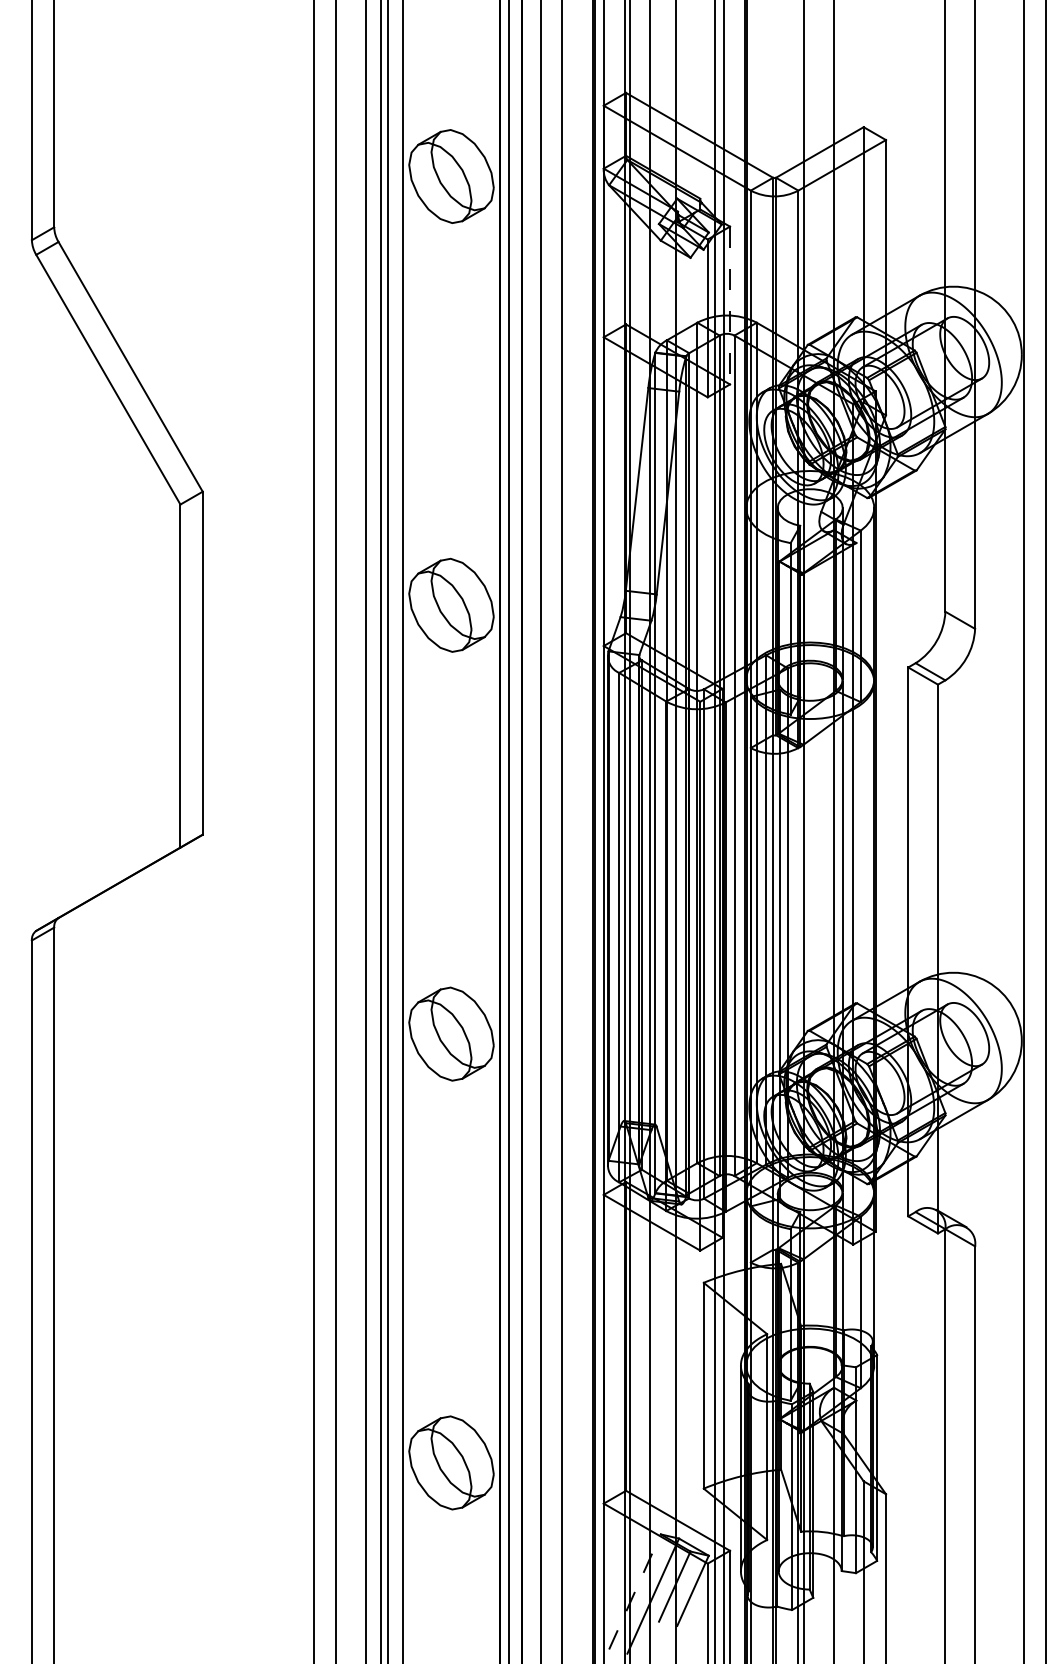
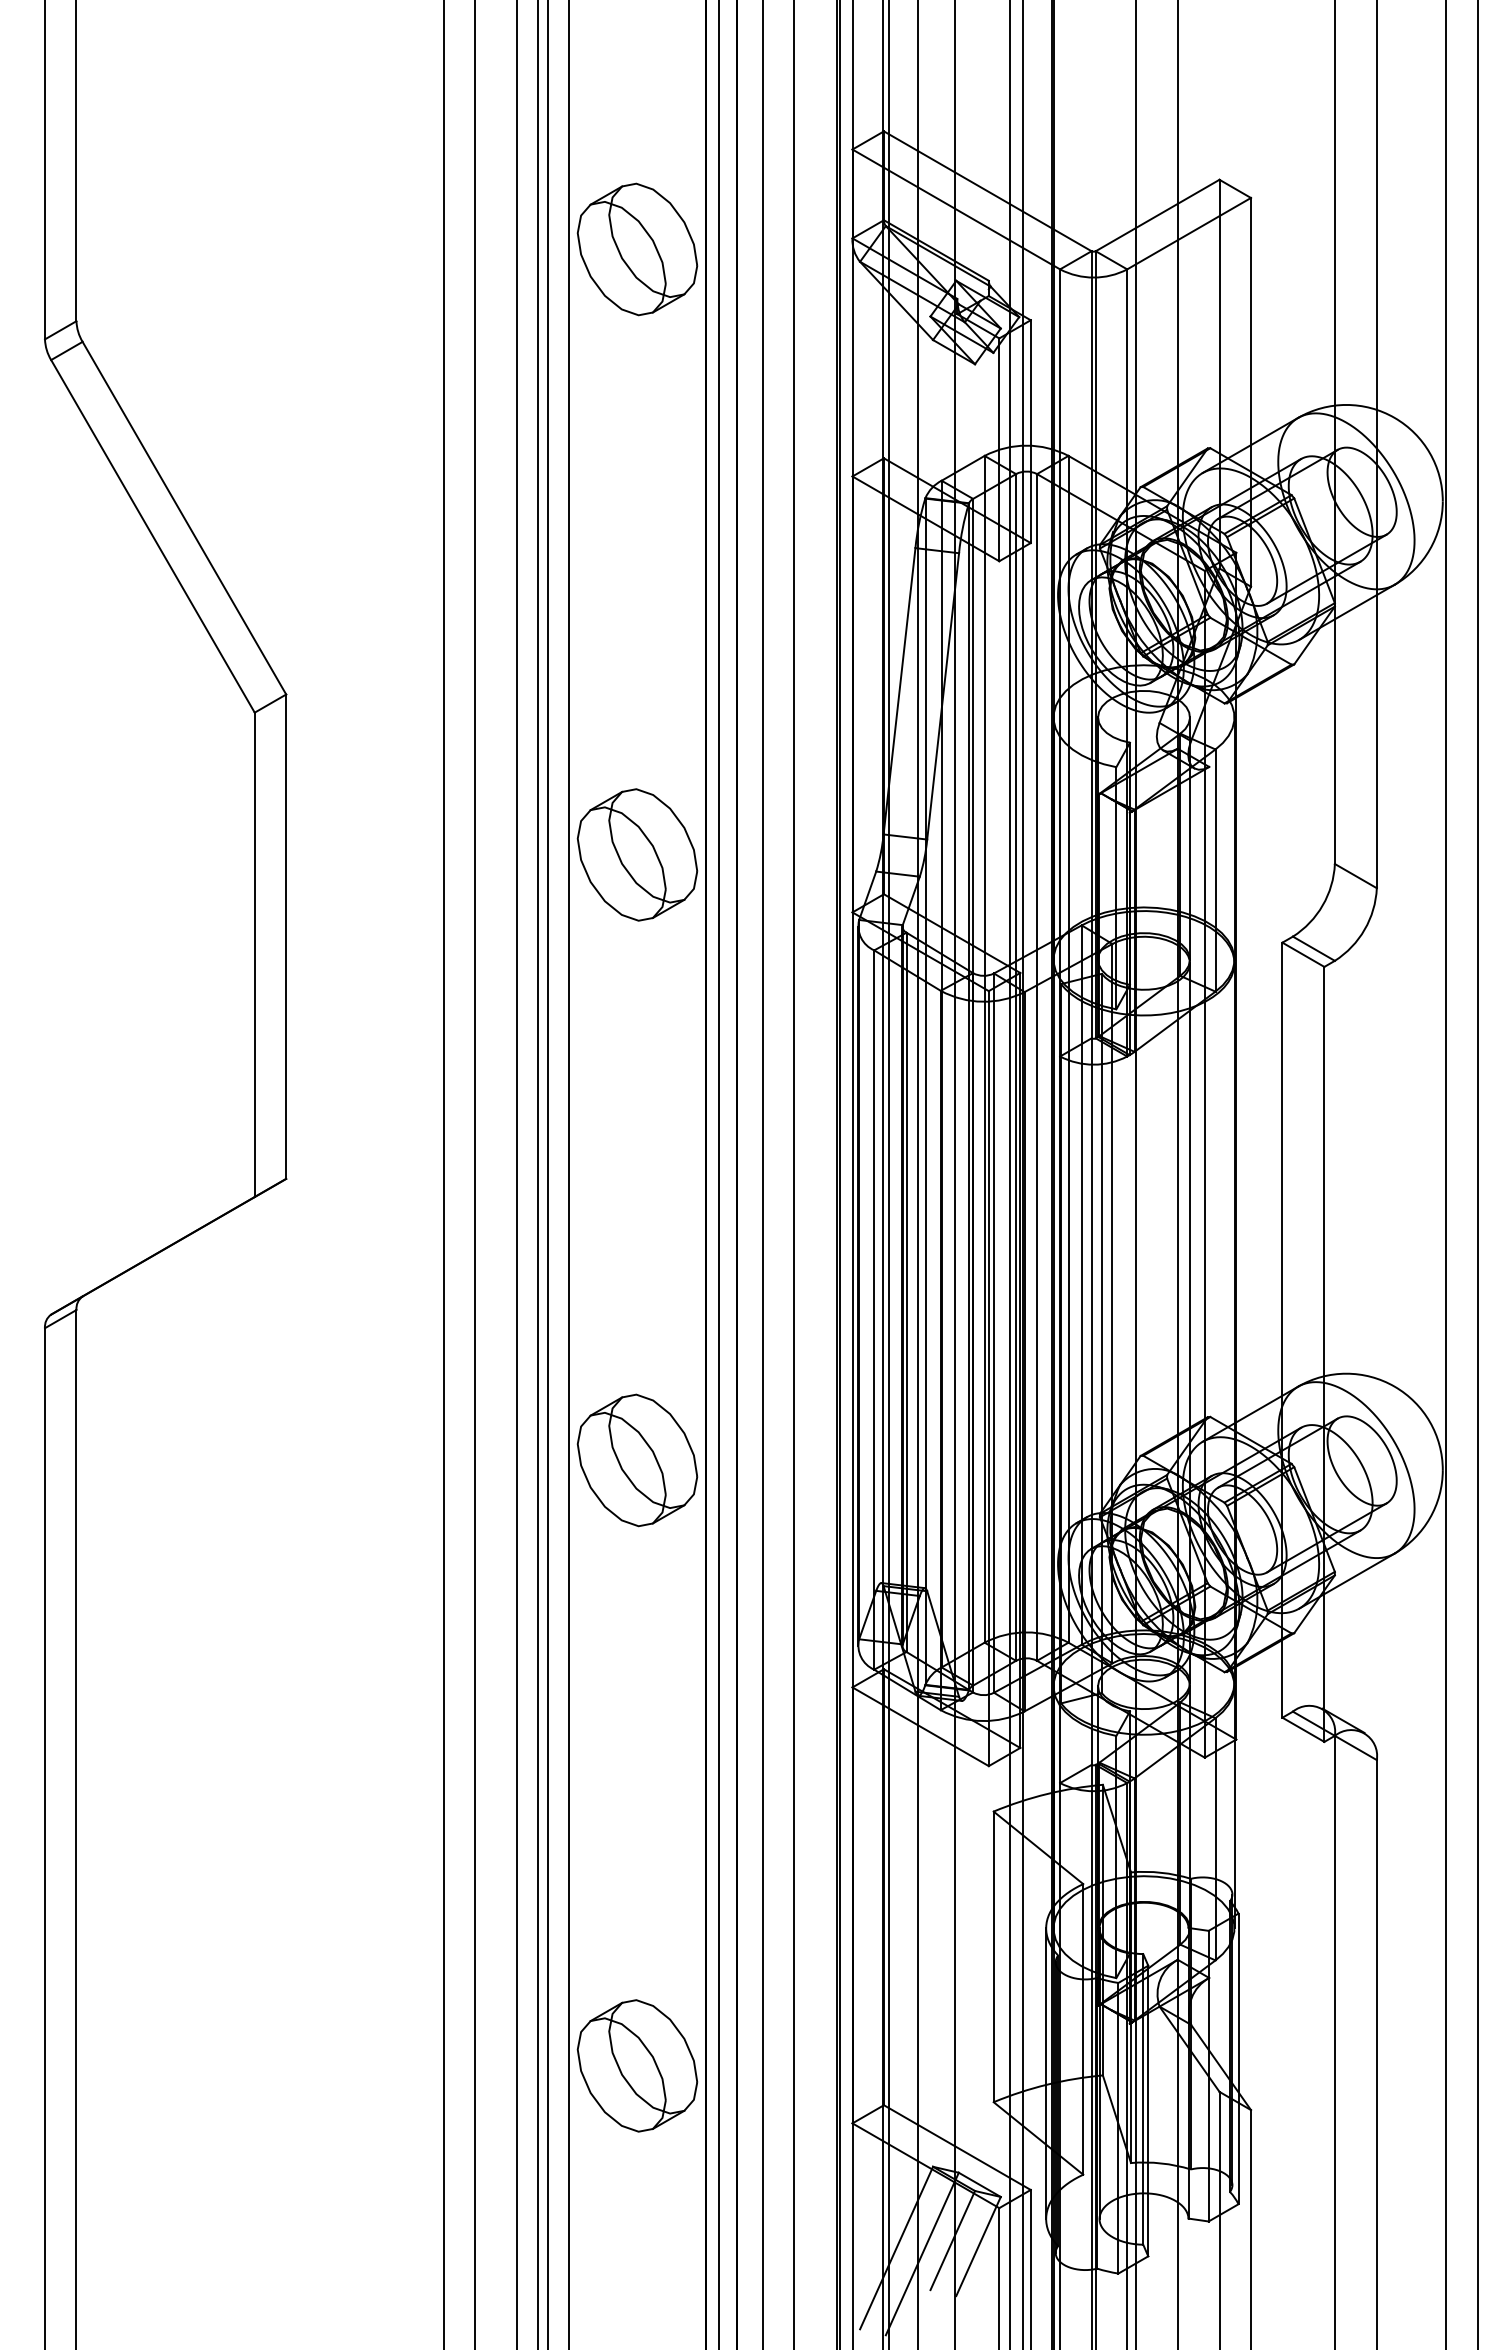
line: (729, 306) -> (1030, 432), dashed -> solid
line: (634, 1591) -> (896, 2247), dashed -> solid

